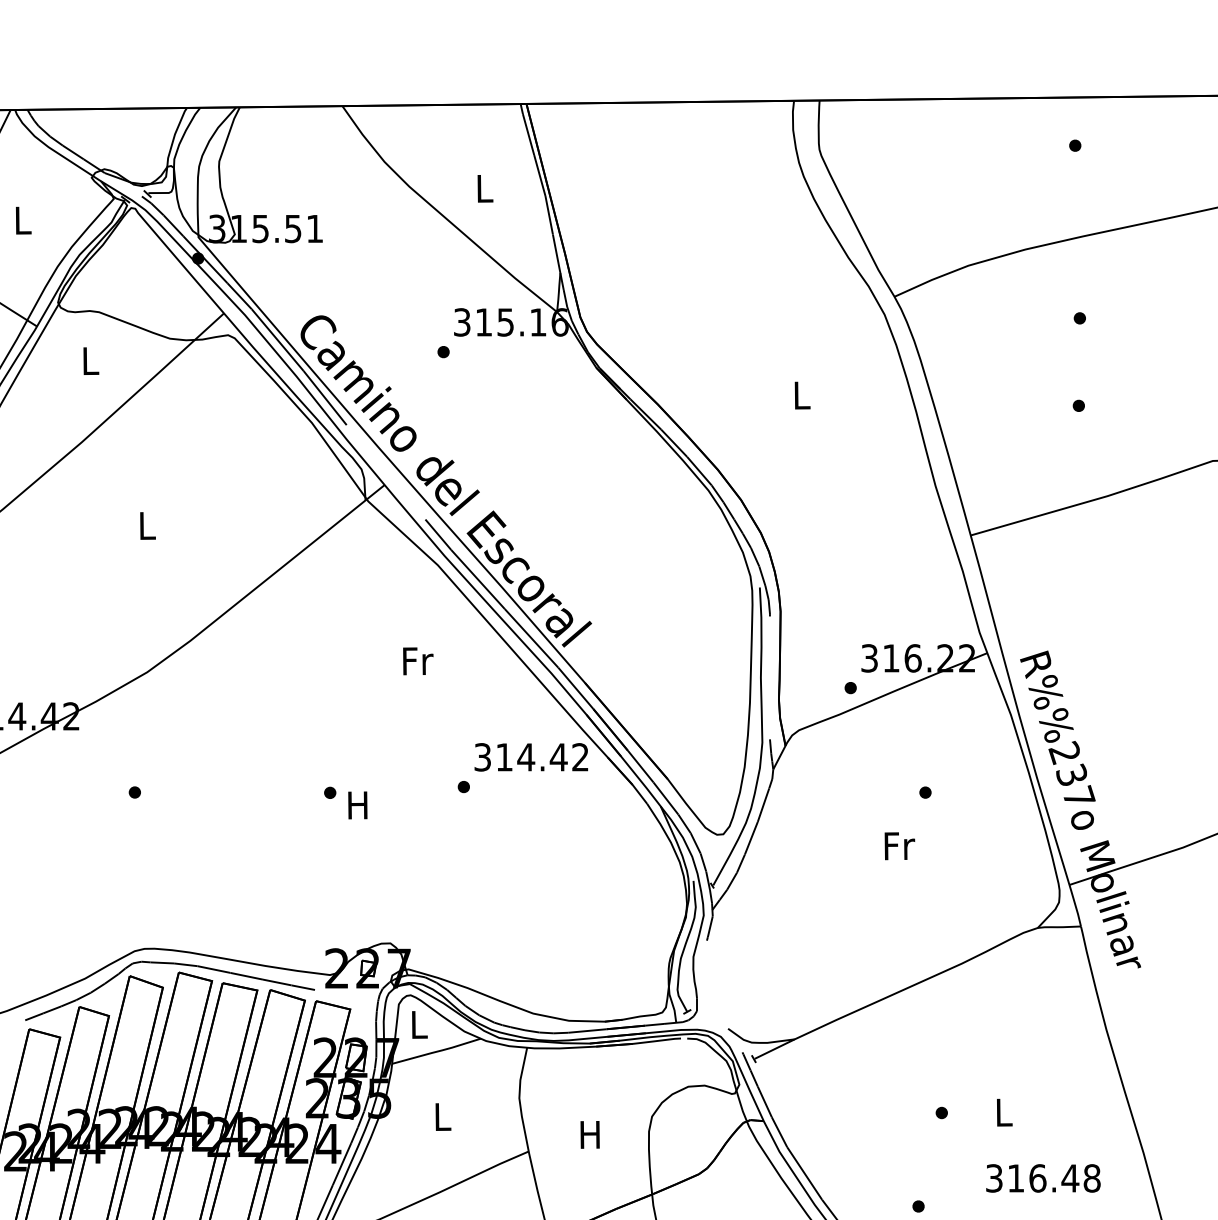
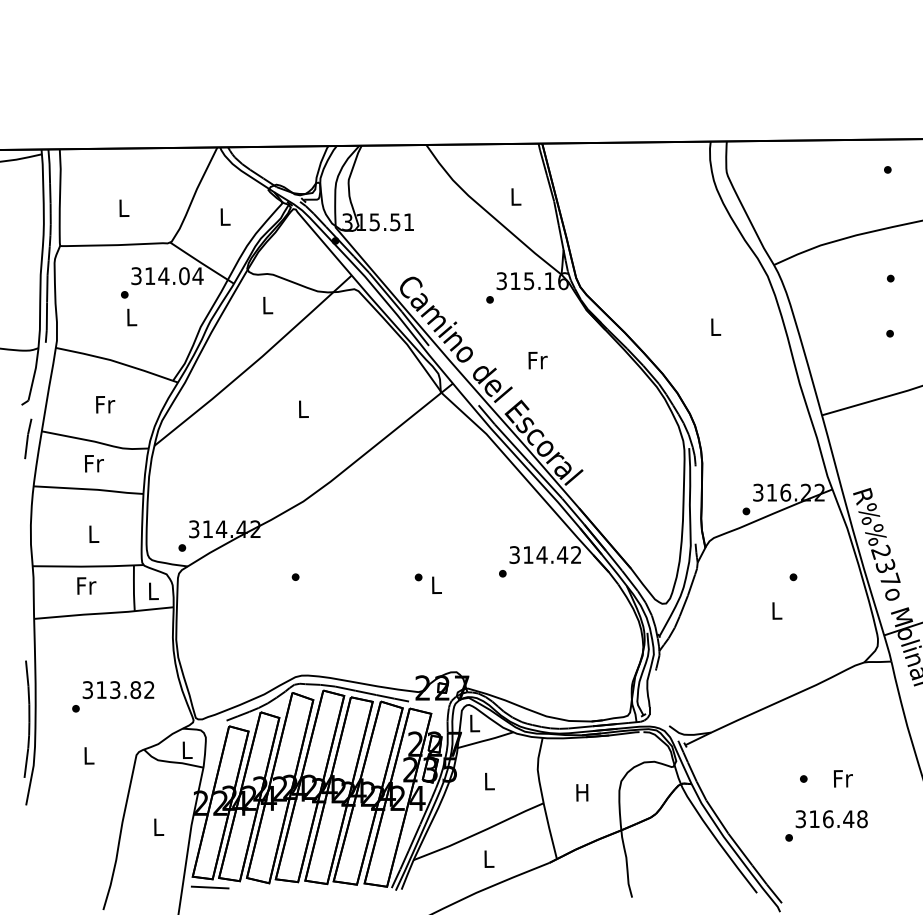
text: (417, 661) -> (537, 360), moved
text: (358, 805) -> (436, 585), H -> L
text: (898, 845) -> (776, 610), Fr -> L
text: (1003, 1112) -> (842, 778), L -> Fr
text: (1043, 1178) -> (831, 819), moved

